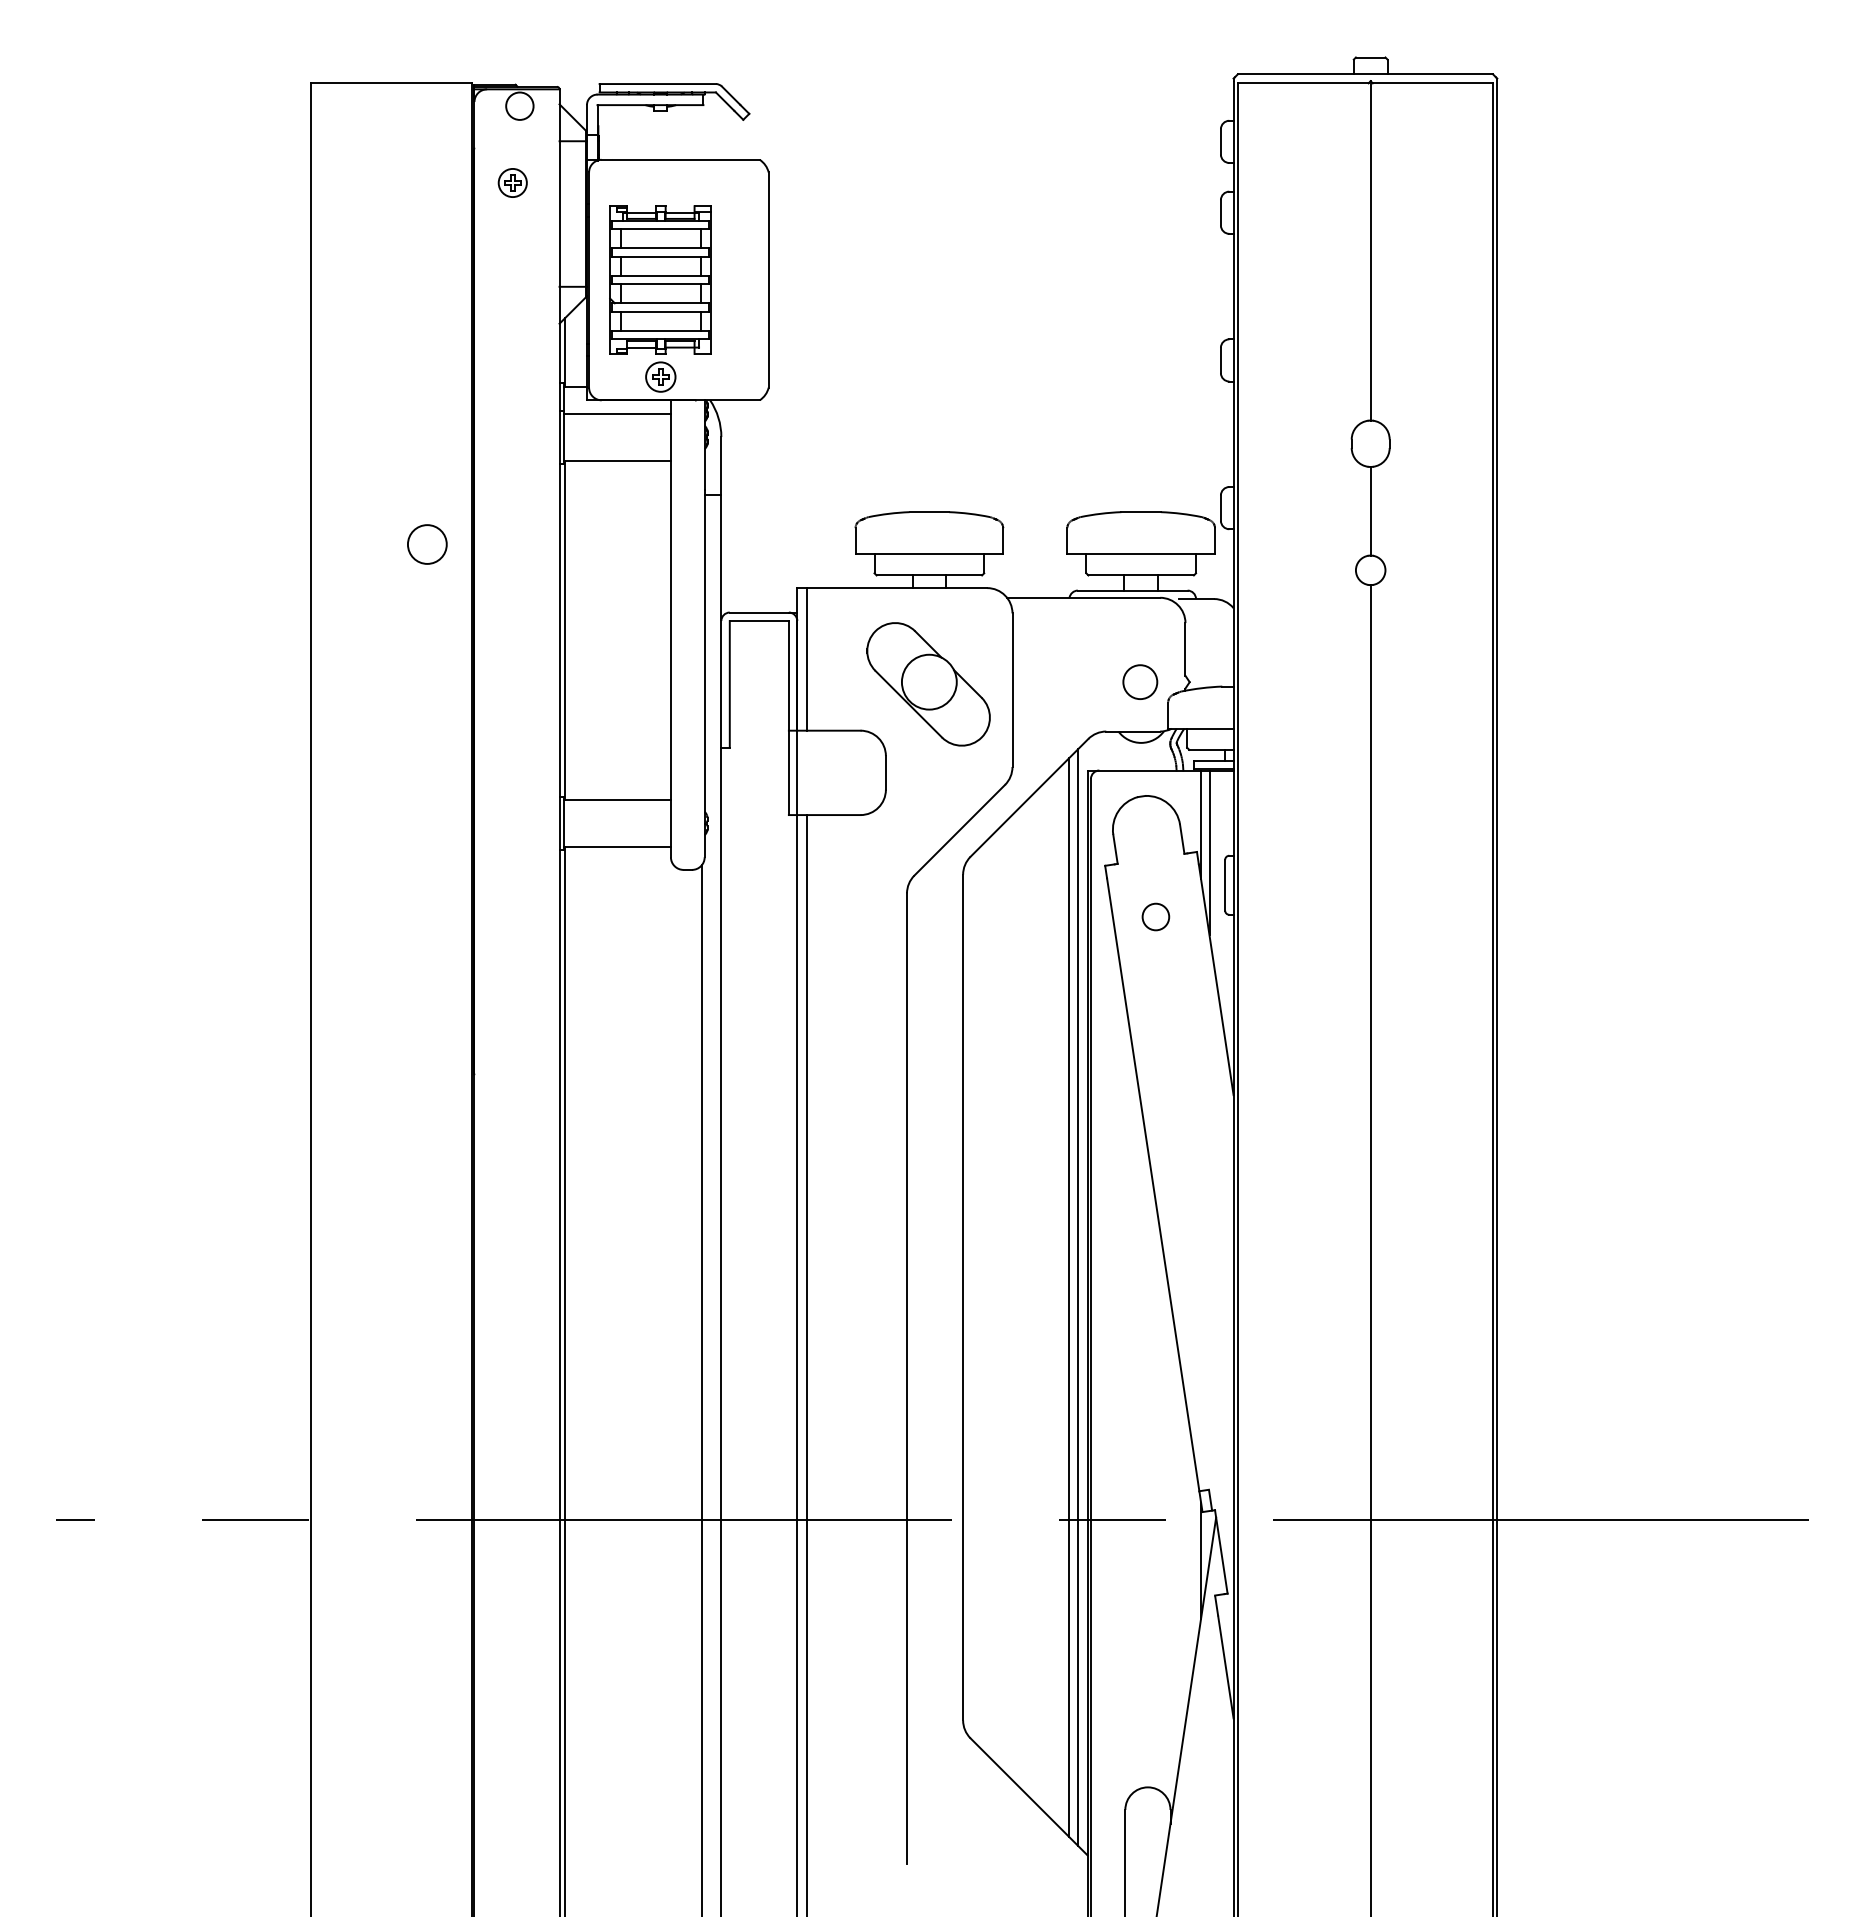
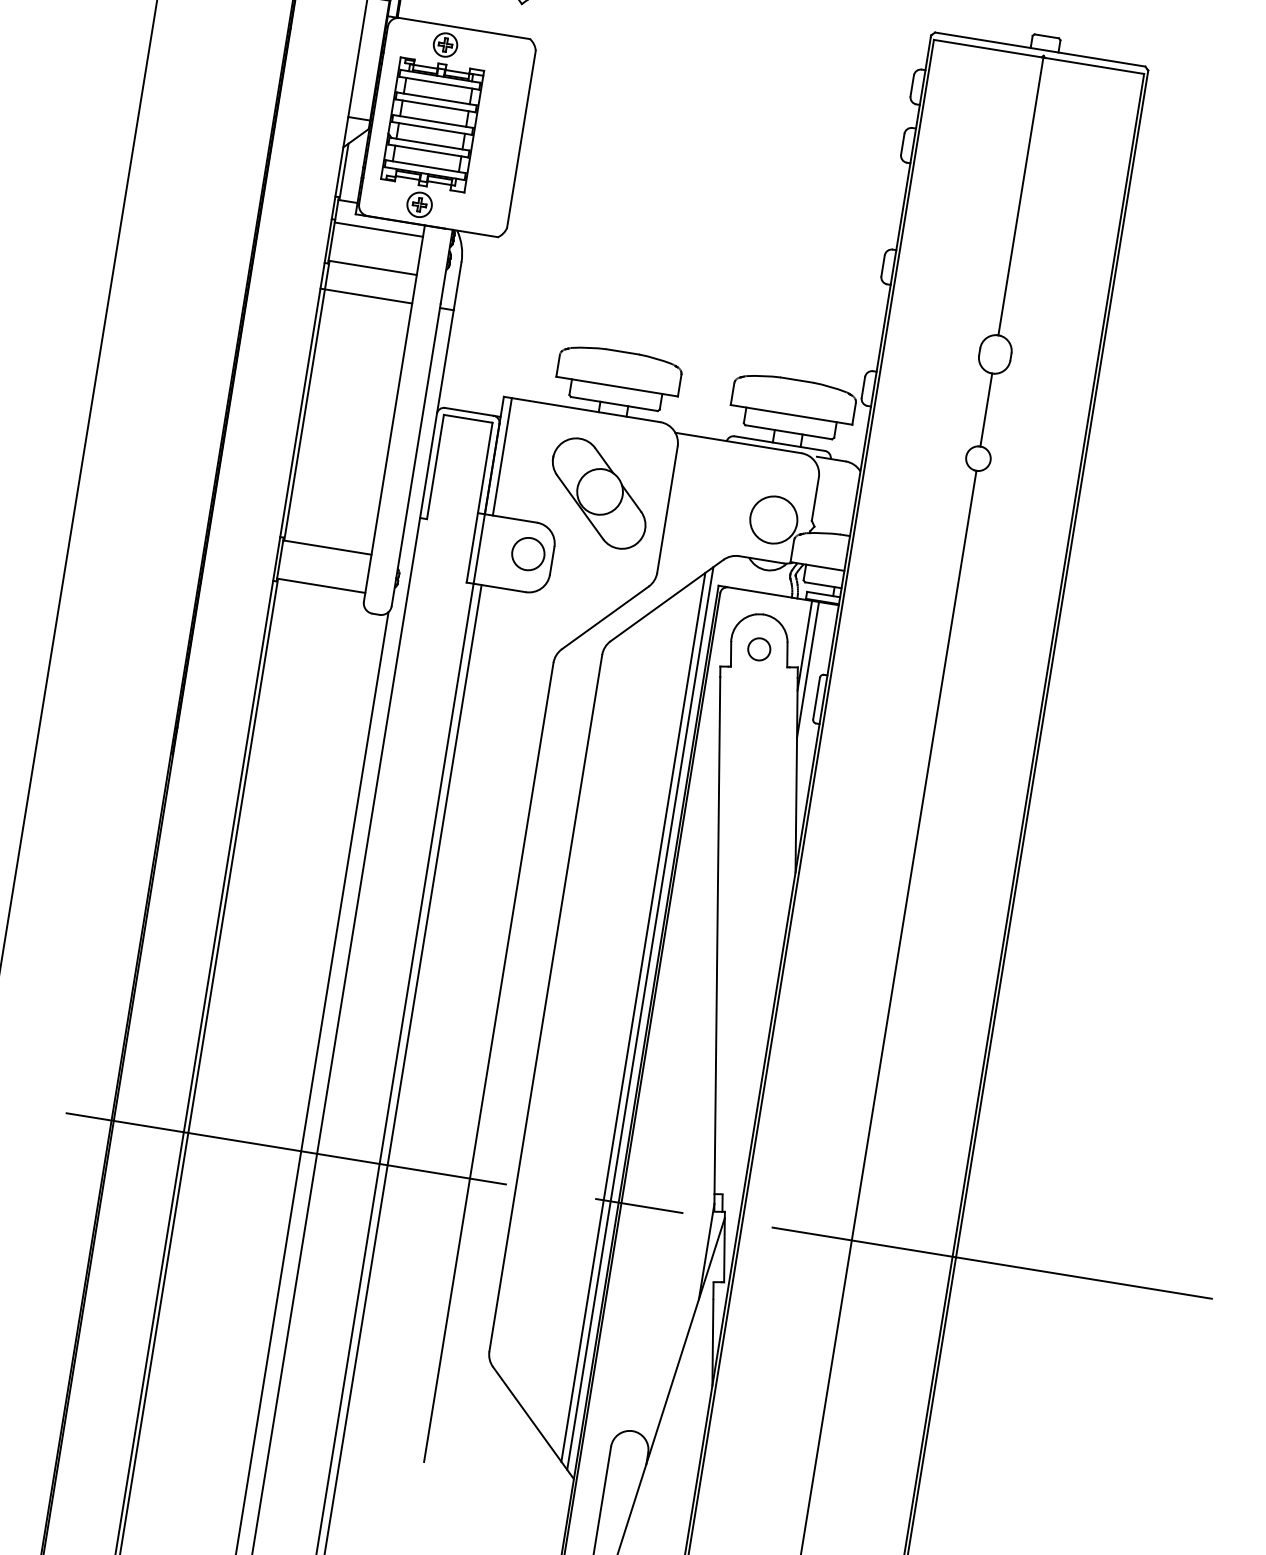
part: (512, 182) -> (445, 44), moved
line: (614, 495) -> (365, 296), added
circle: (427, 544) -> (528, 554), moved
circle: (1140, 681) -> (774, 519), size x1.67
circle: (1155, 916) -> (759, 648), moved

